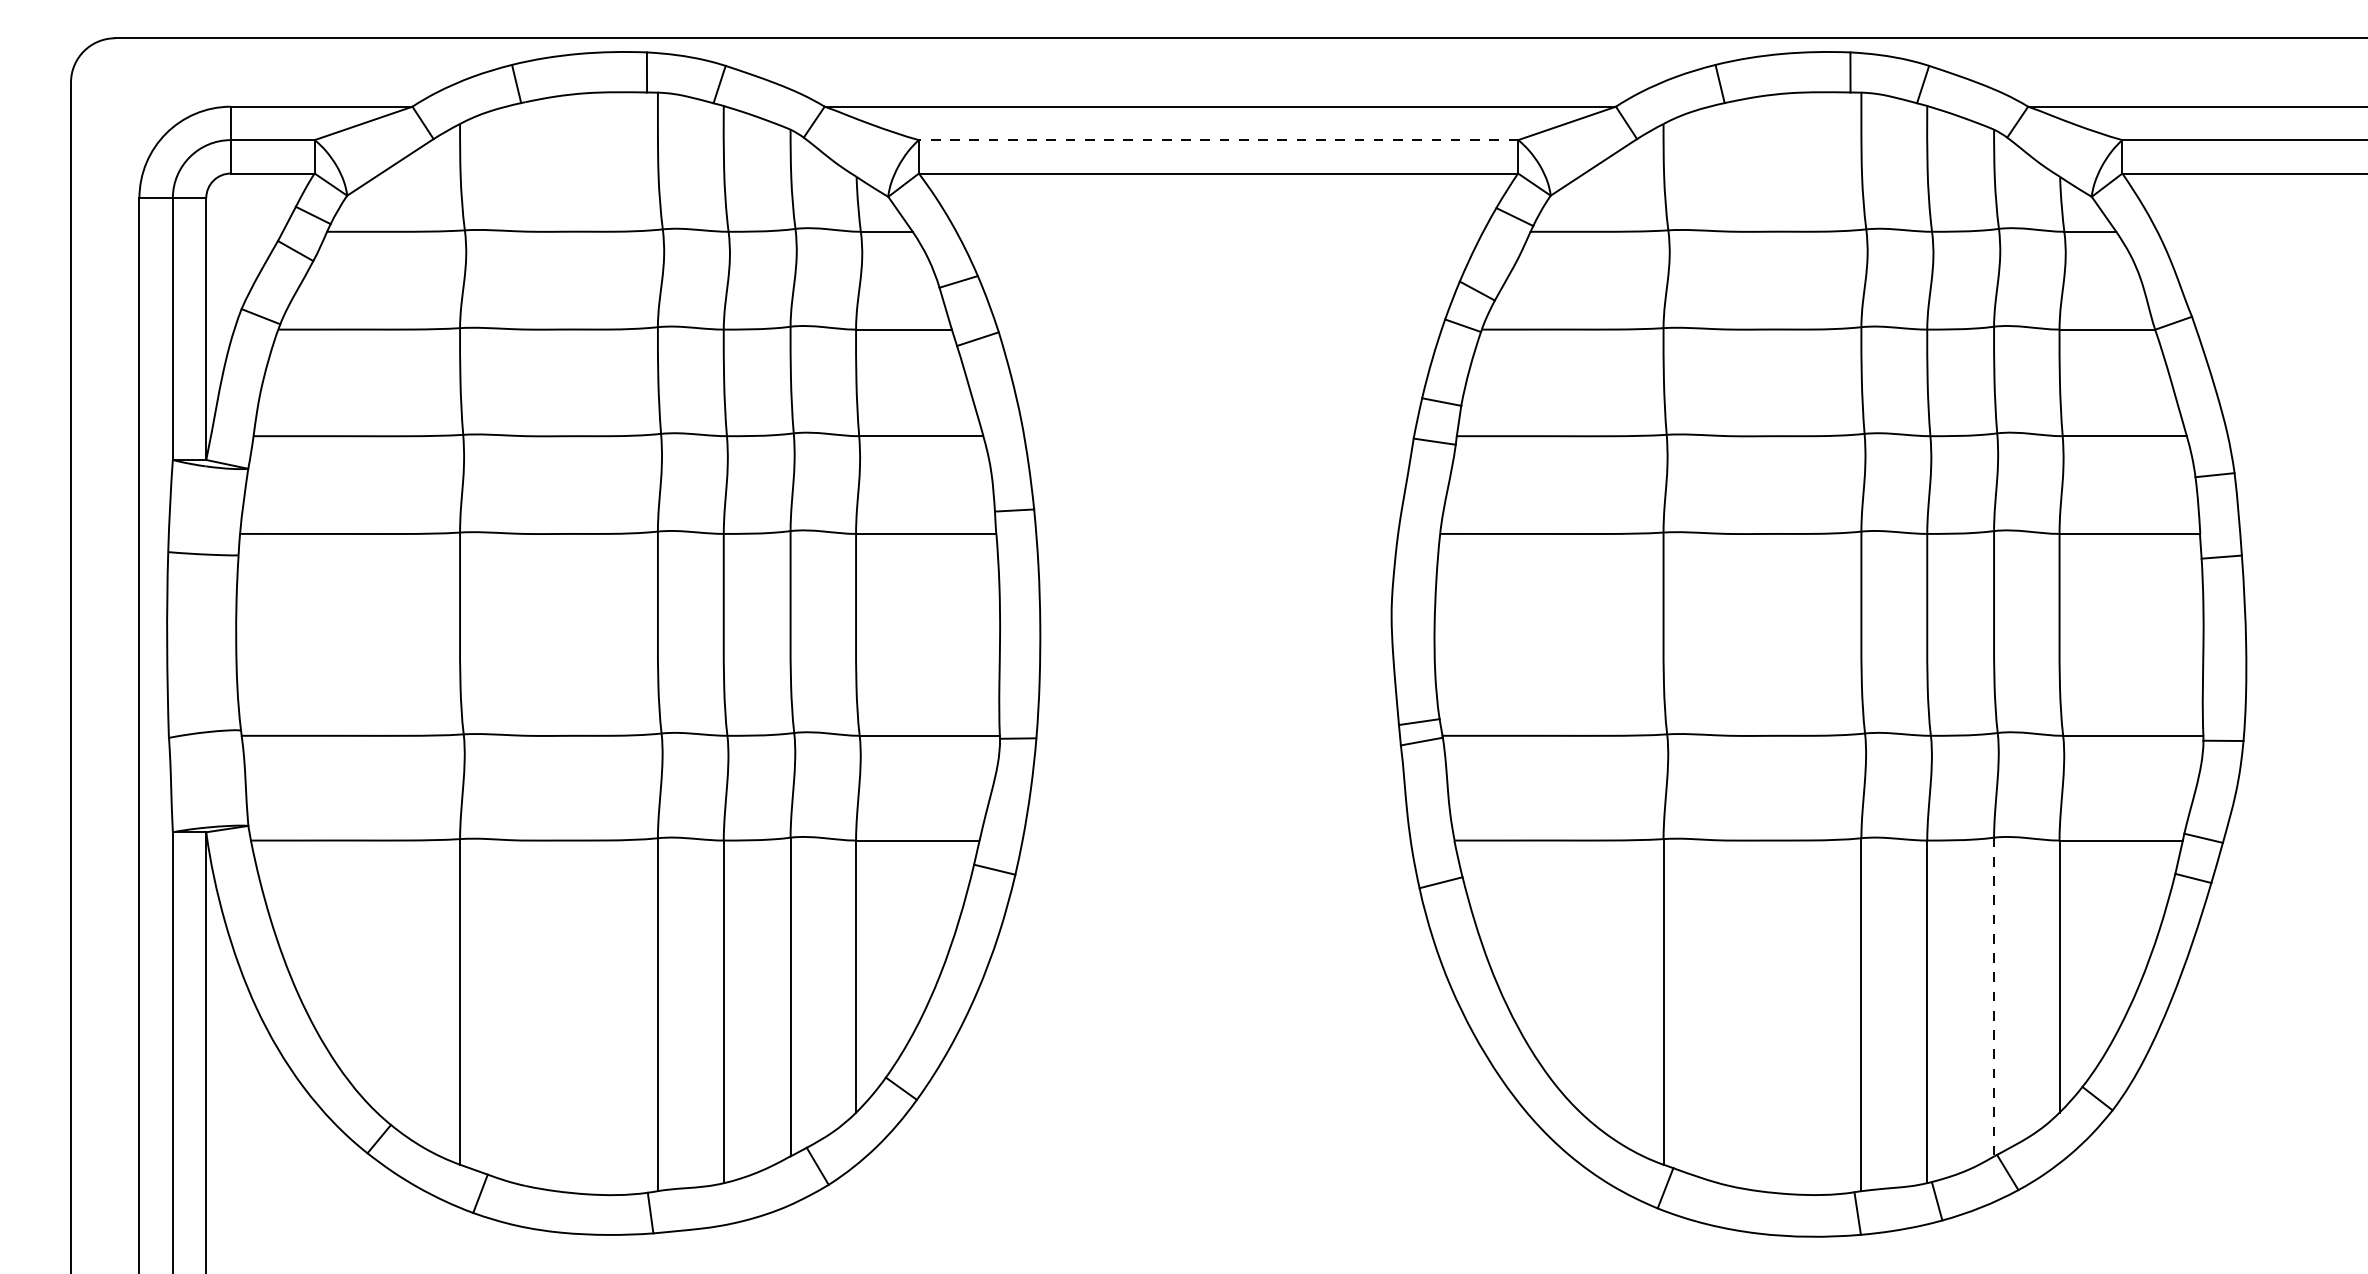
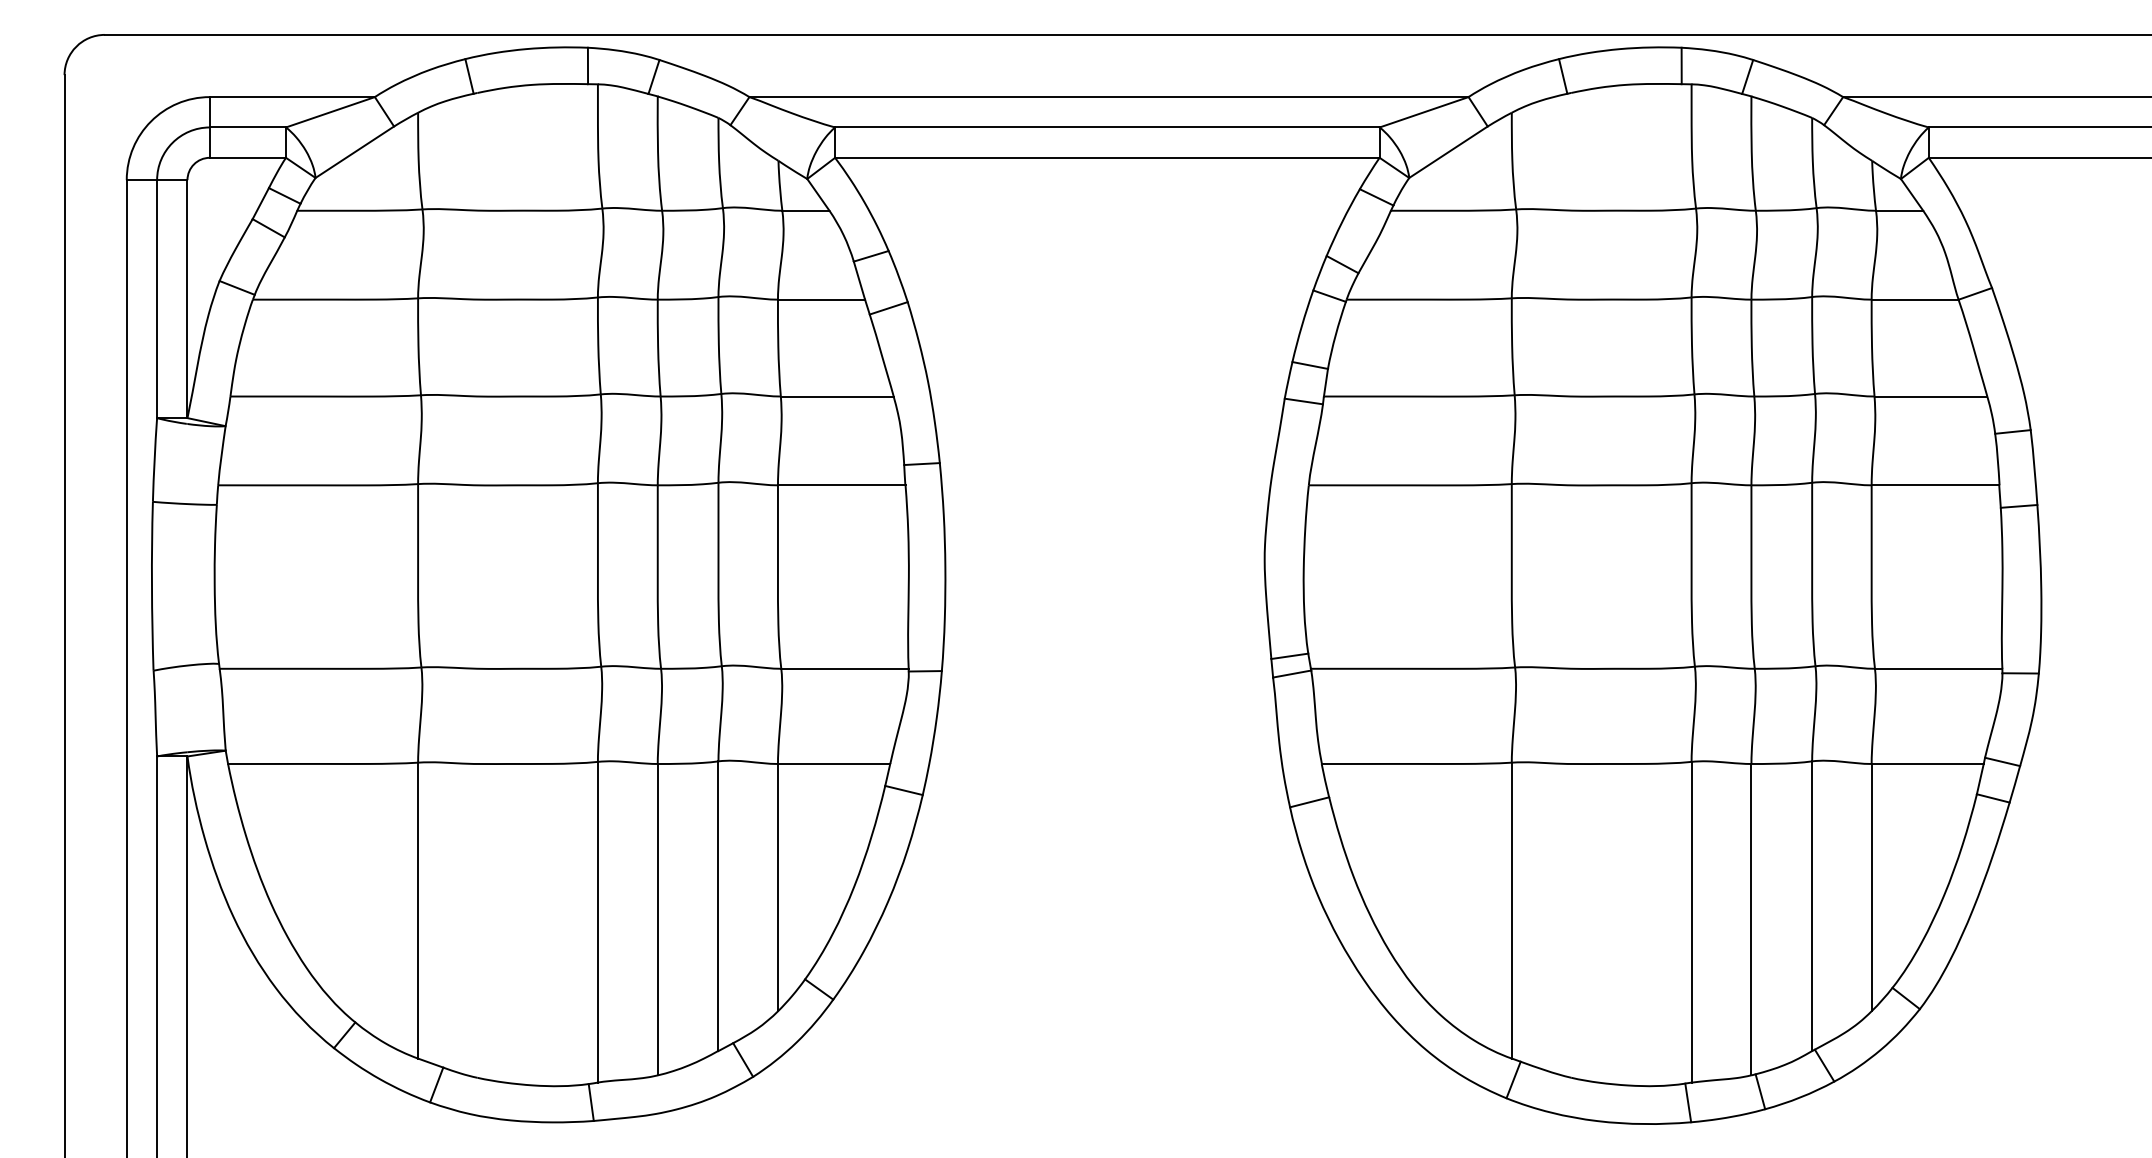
line: (1217, 140) -> (1106, 127), dashed -> solid
line: (1994, 997) -> (1812, 906), dashed -> solid

